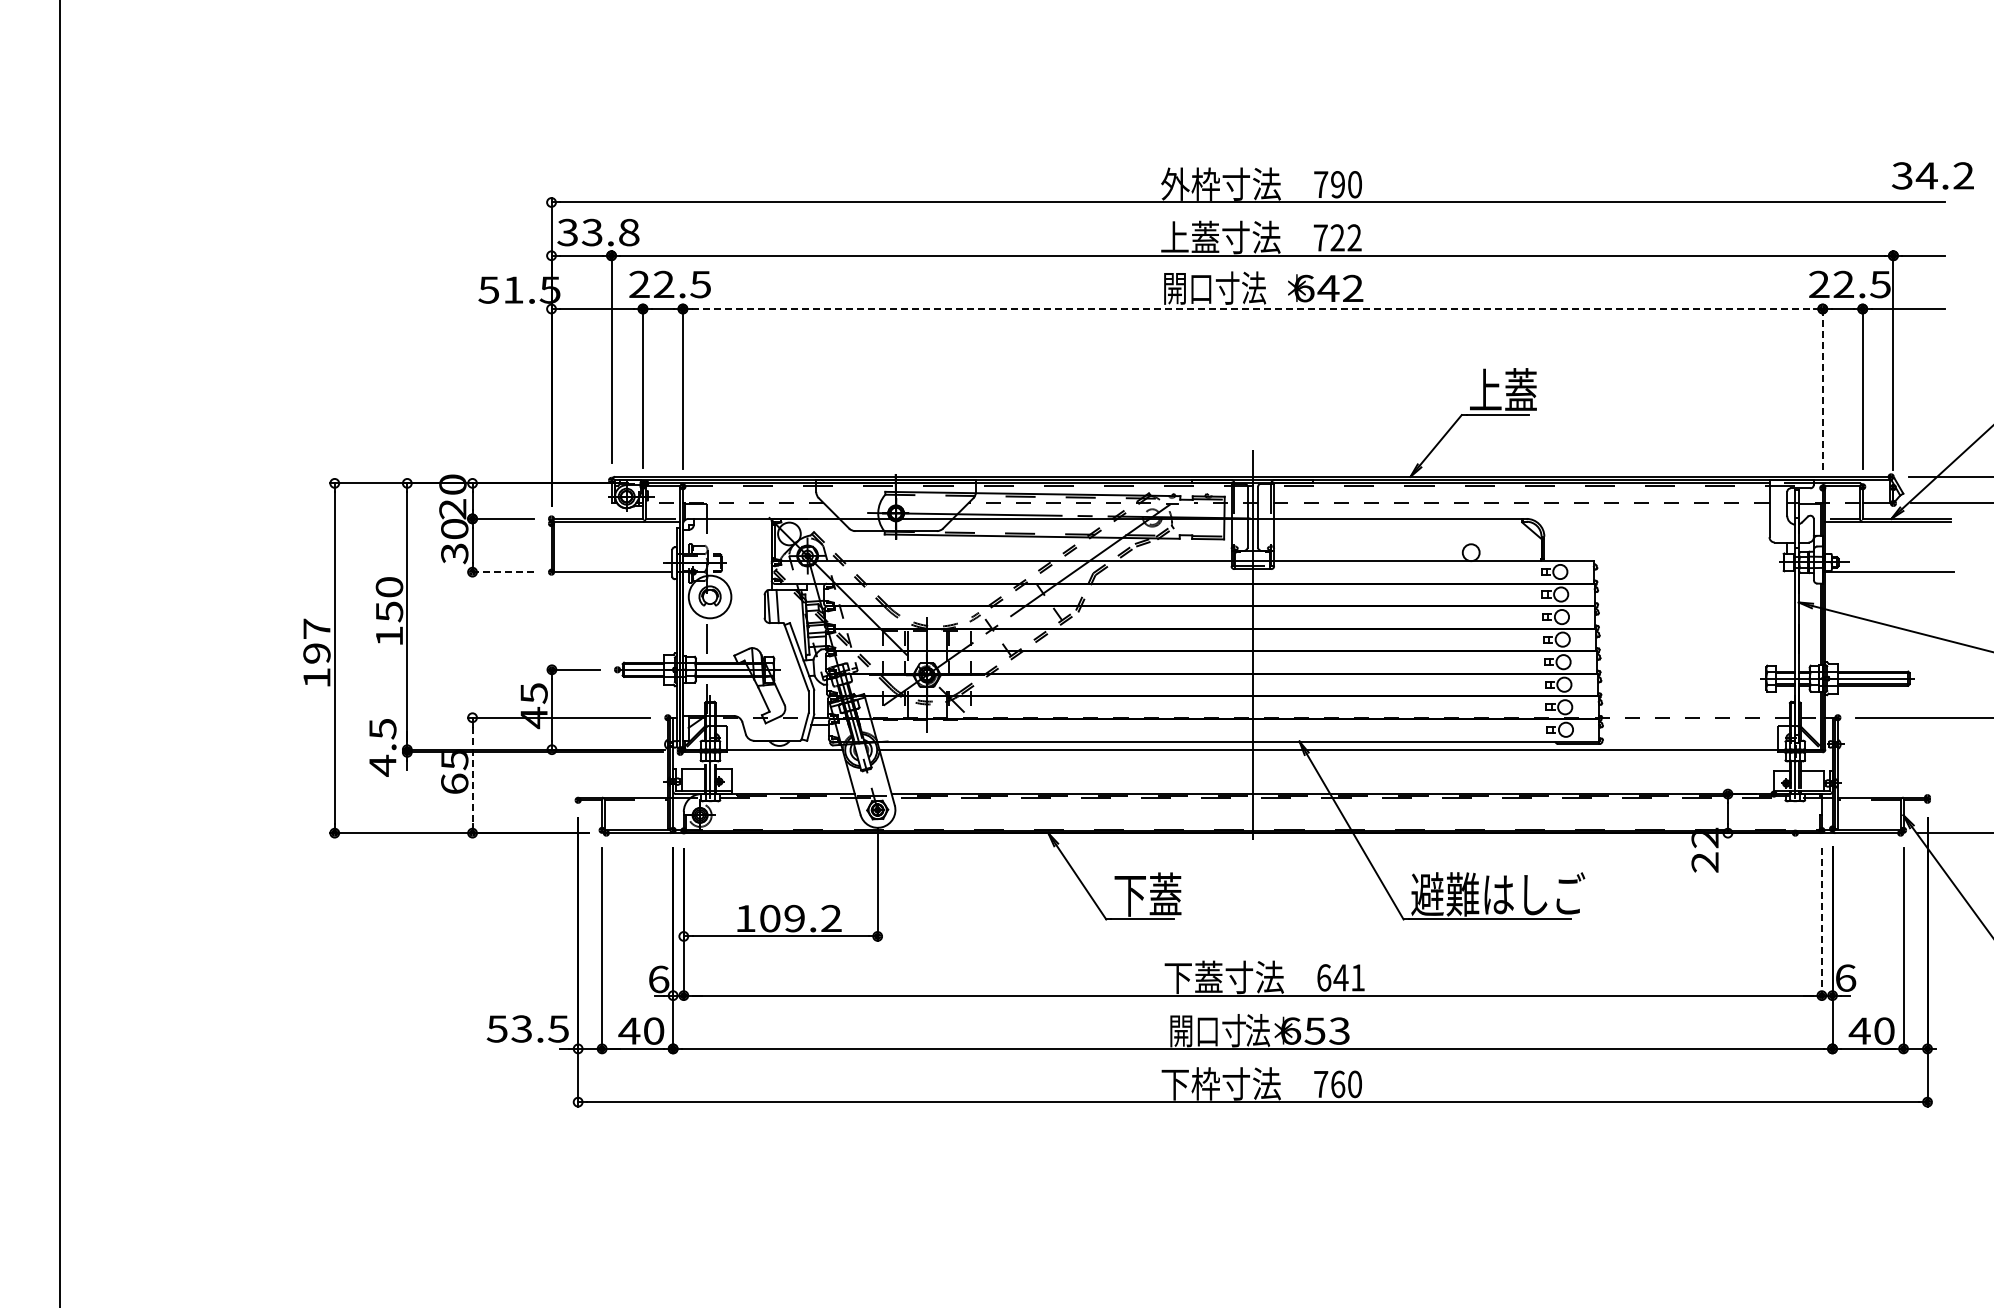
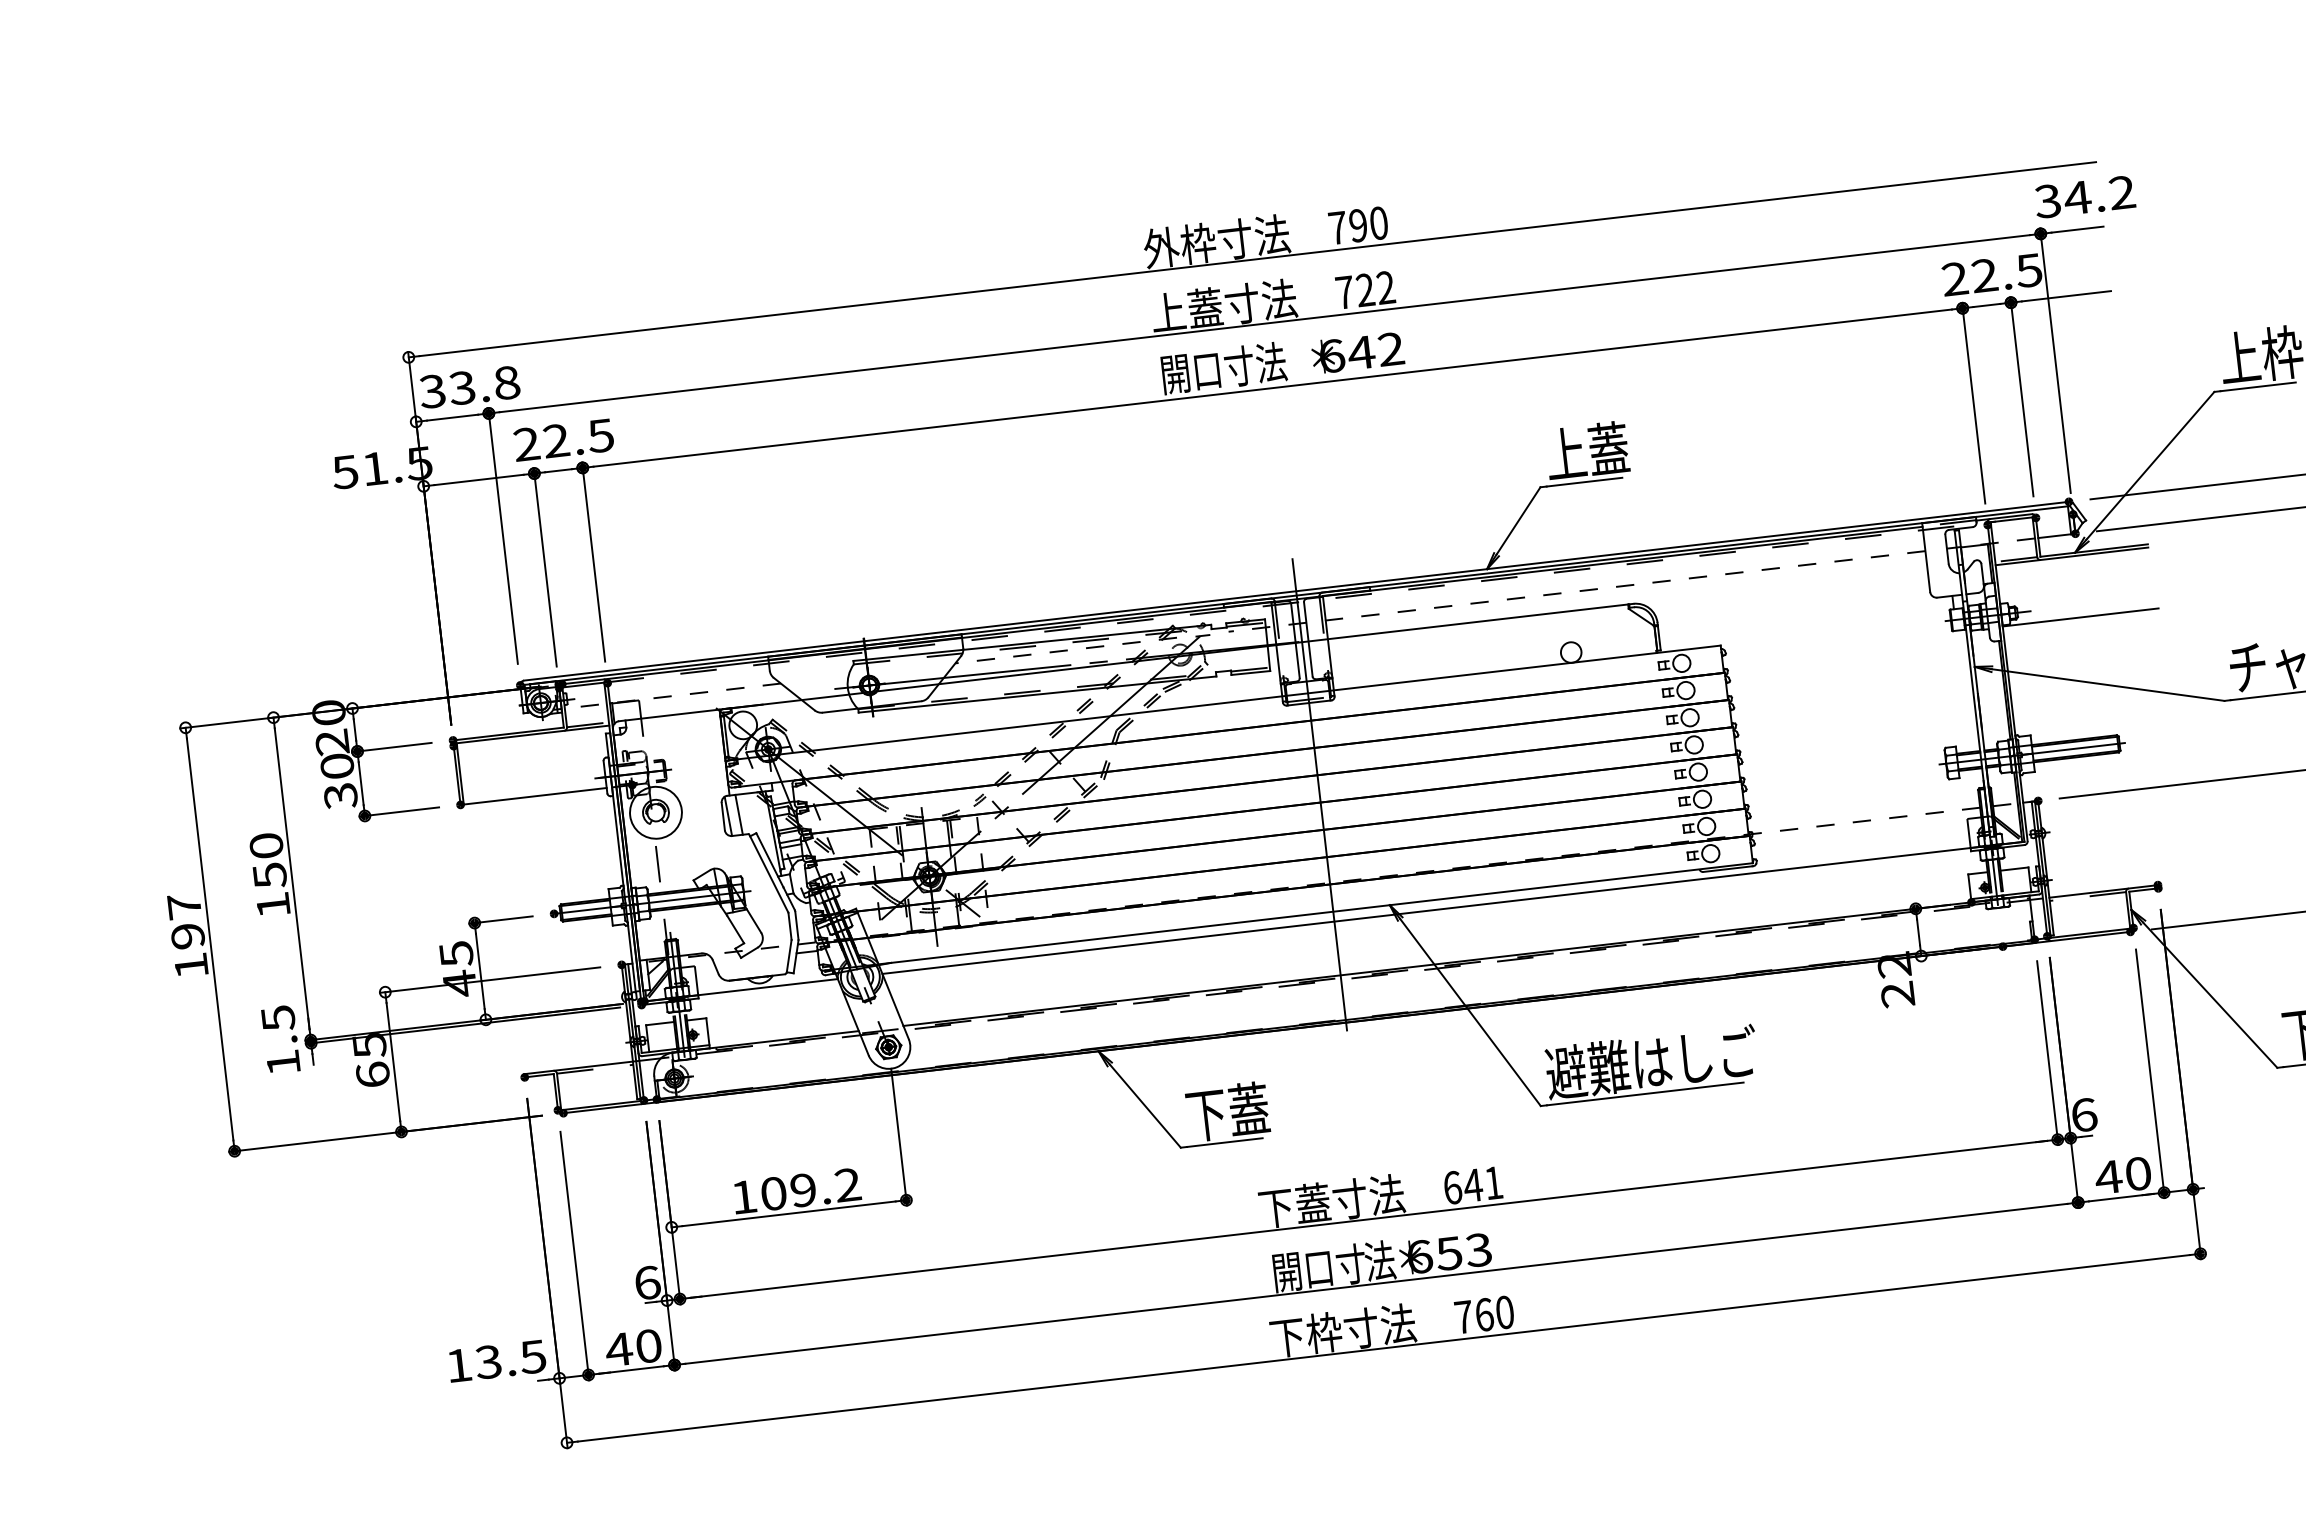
text: (1932, 175) -> (2084, 196), moved
line: (1253, 309) -> (1273, 388), dashed -> solid
line: (1822, 387) -> (1973, 403), dashed -> solid
line: (500, 572) -> (398, 812), dashed -> solid
text: (382, 765) -> (283, 1062), 4.5 -> 1.5
line: (472, 775) -> (393, 1062), dashed -> solid
line: (1821, 924) -> (2047, 1053), dashed -> solid
text: (496, 1028) -> (457, 1365), 53.5 -> 13.5

